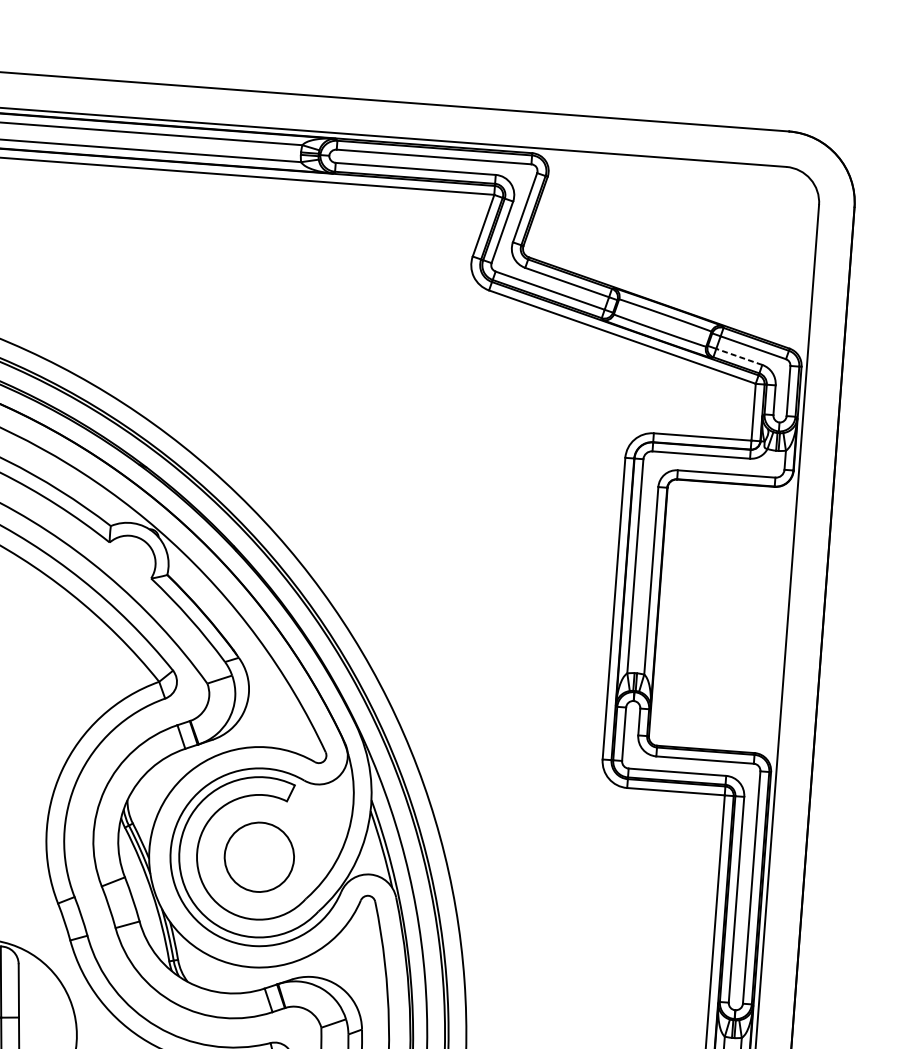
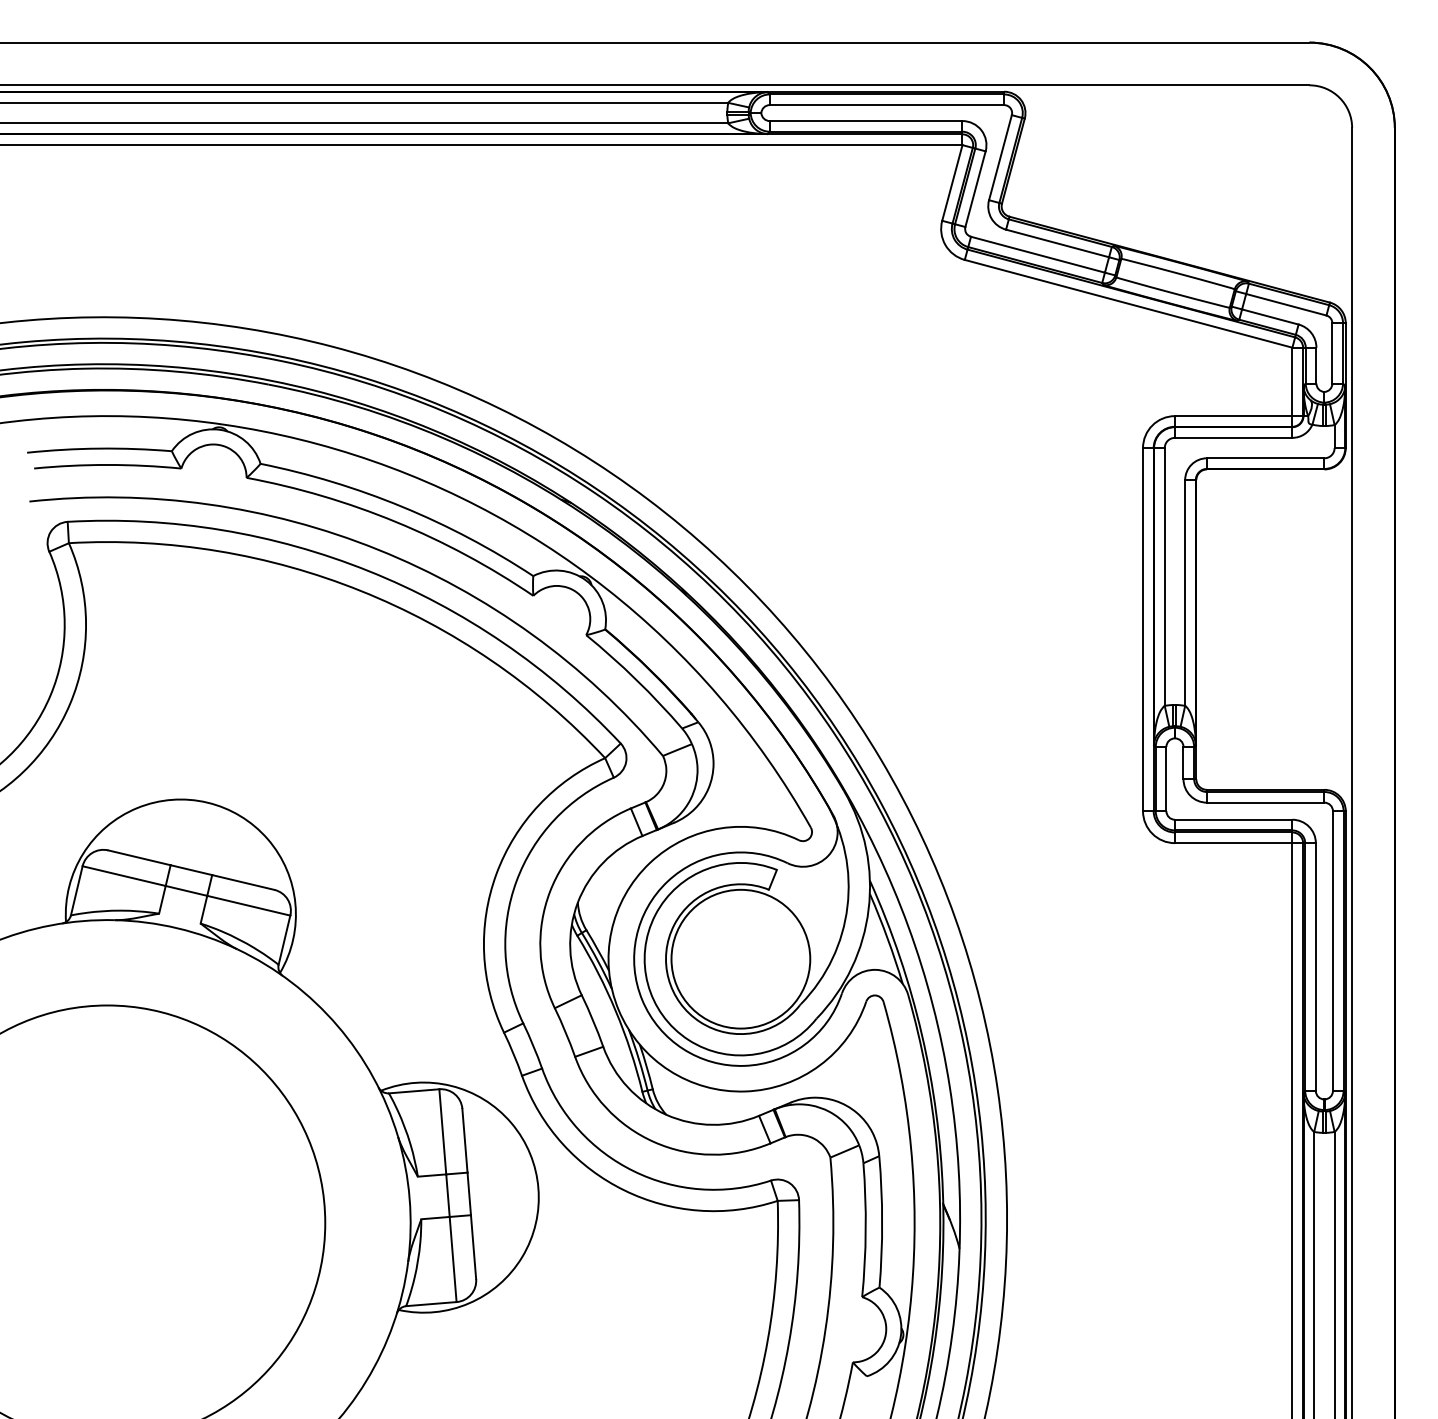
line: (738, 356) -> (1269, 316), dashed -> solid
circle: (259, 856) -> (740, 958), size x1.67

